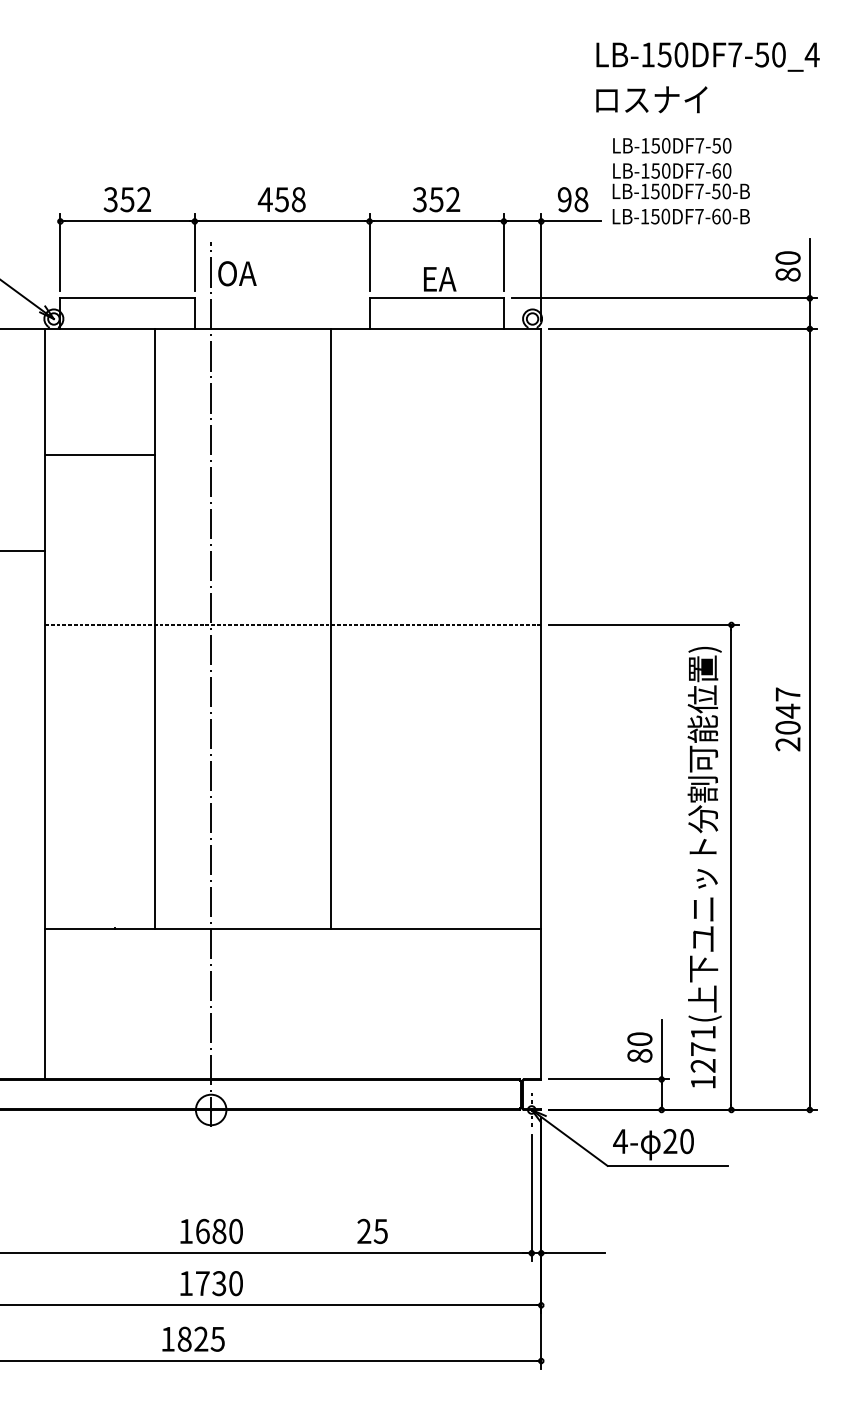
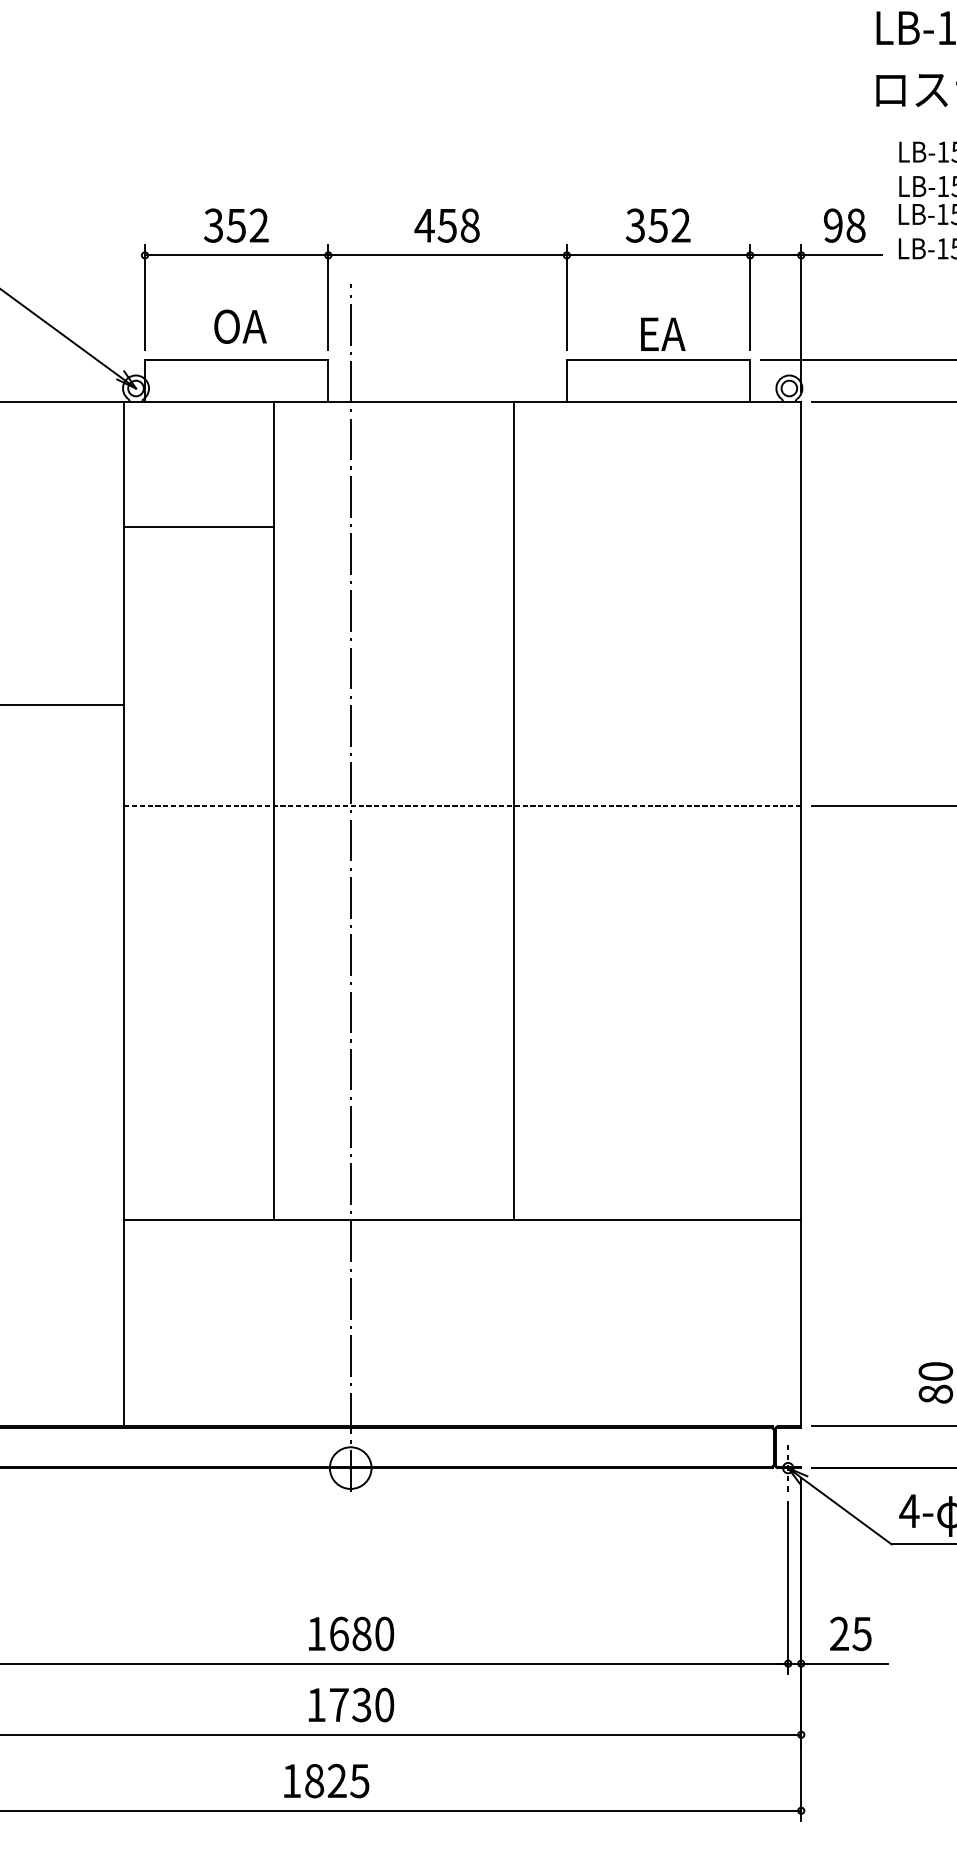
text: (237, 273) -> (240, 326), moved
line: (100, 455) -> (199, 527), moved
text: (372, 1230) -> (850, 1632), moved

